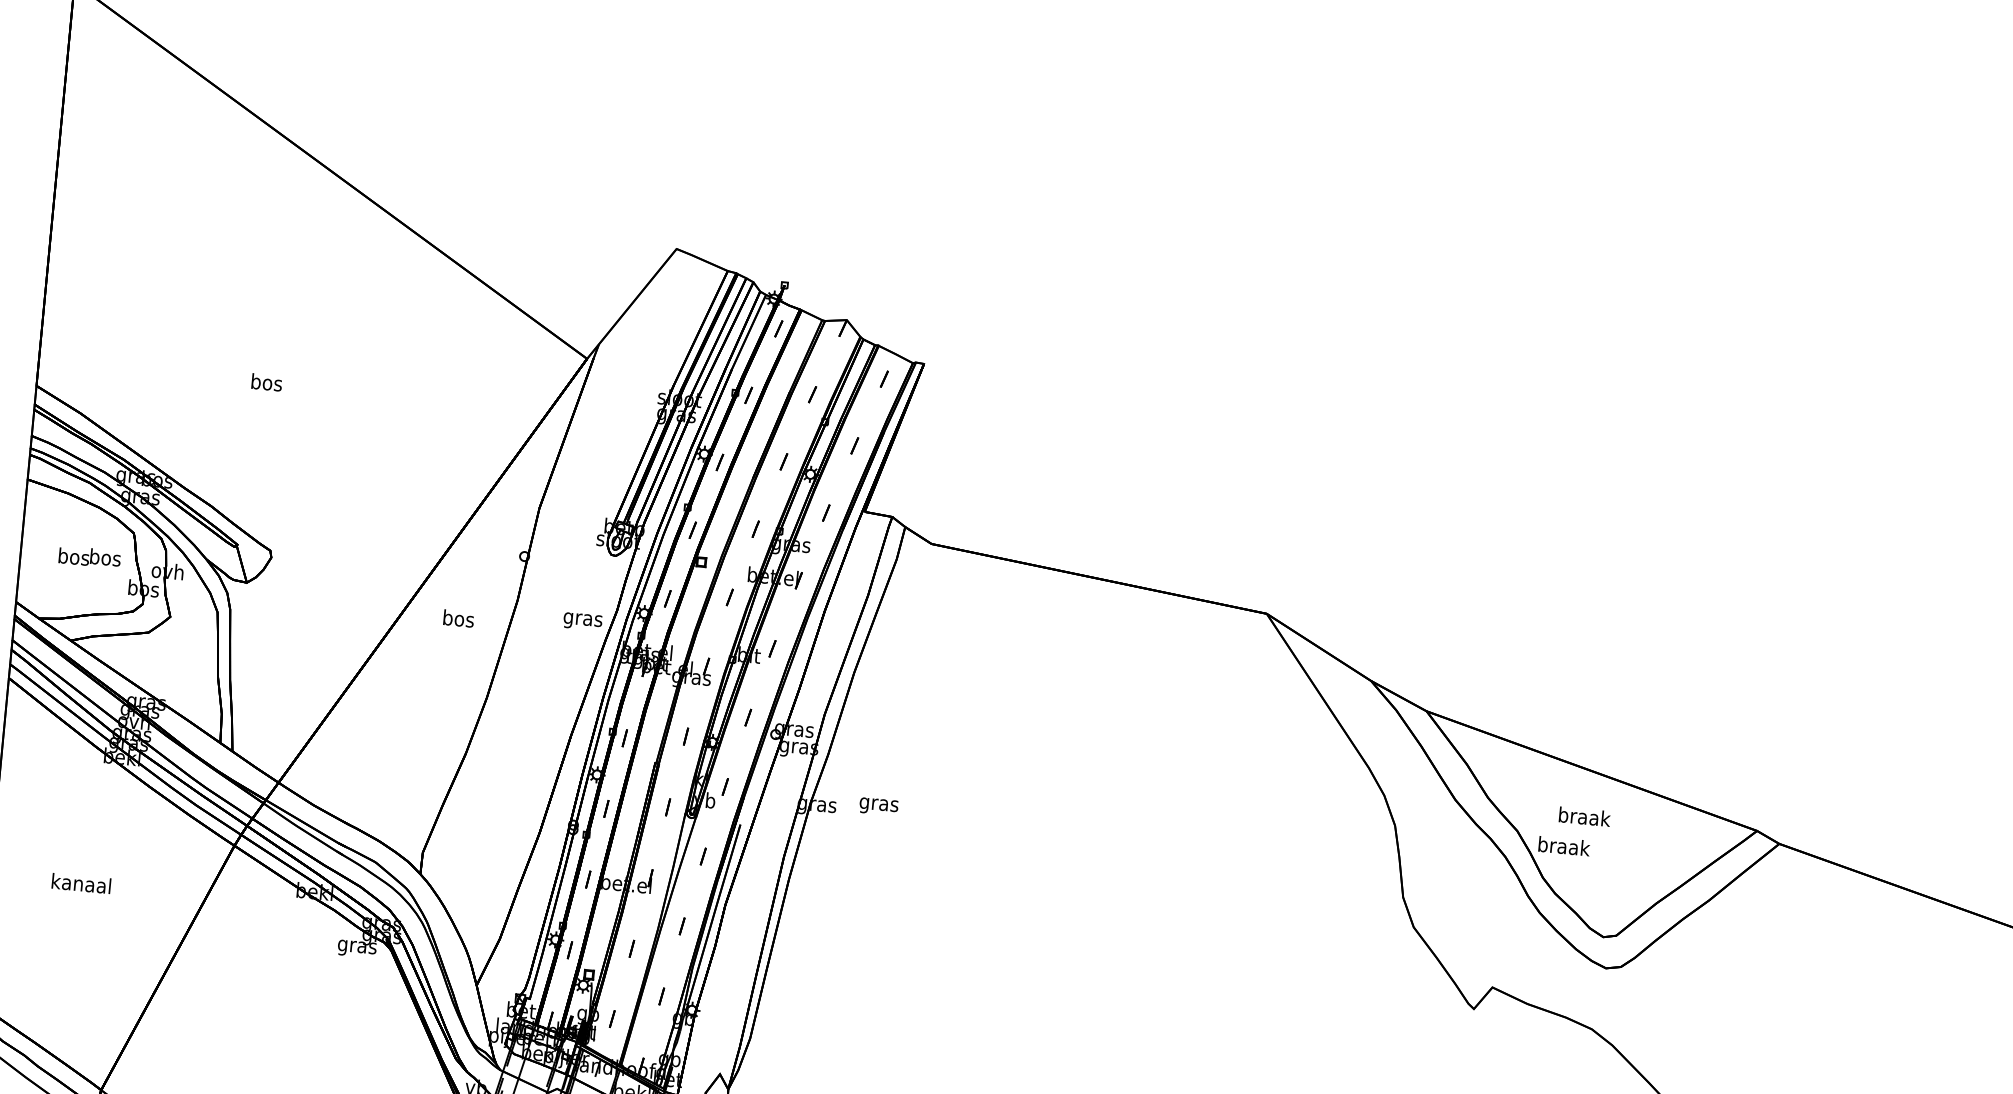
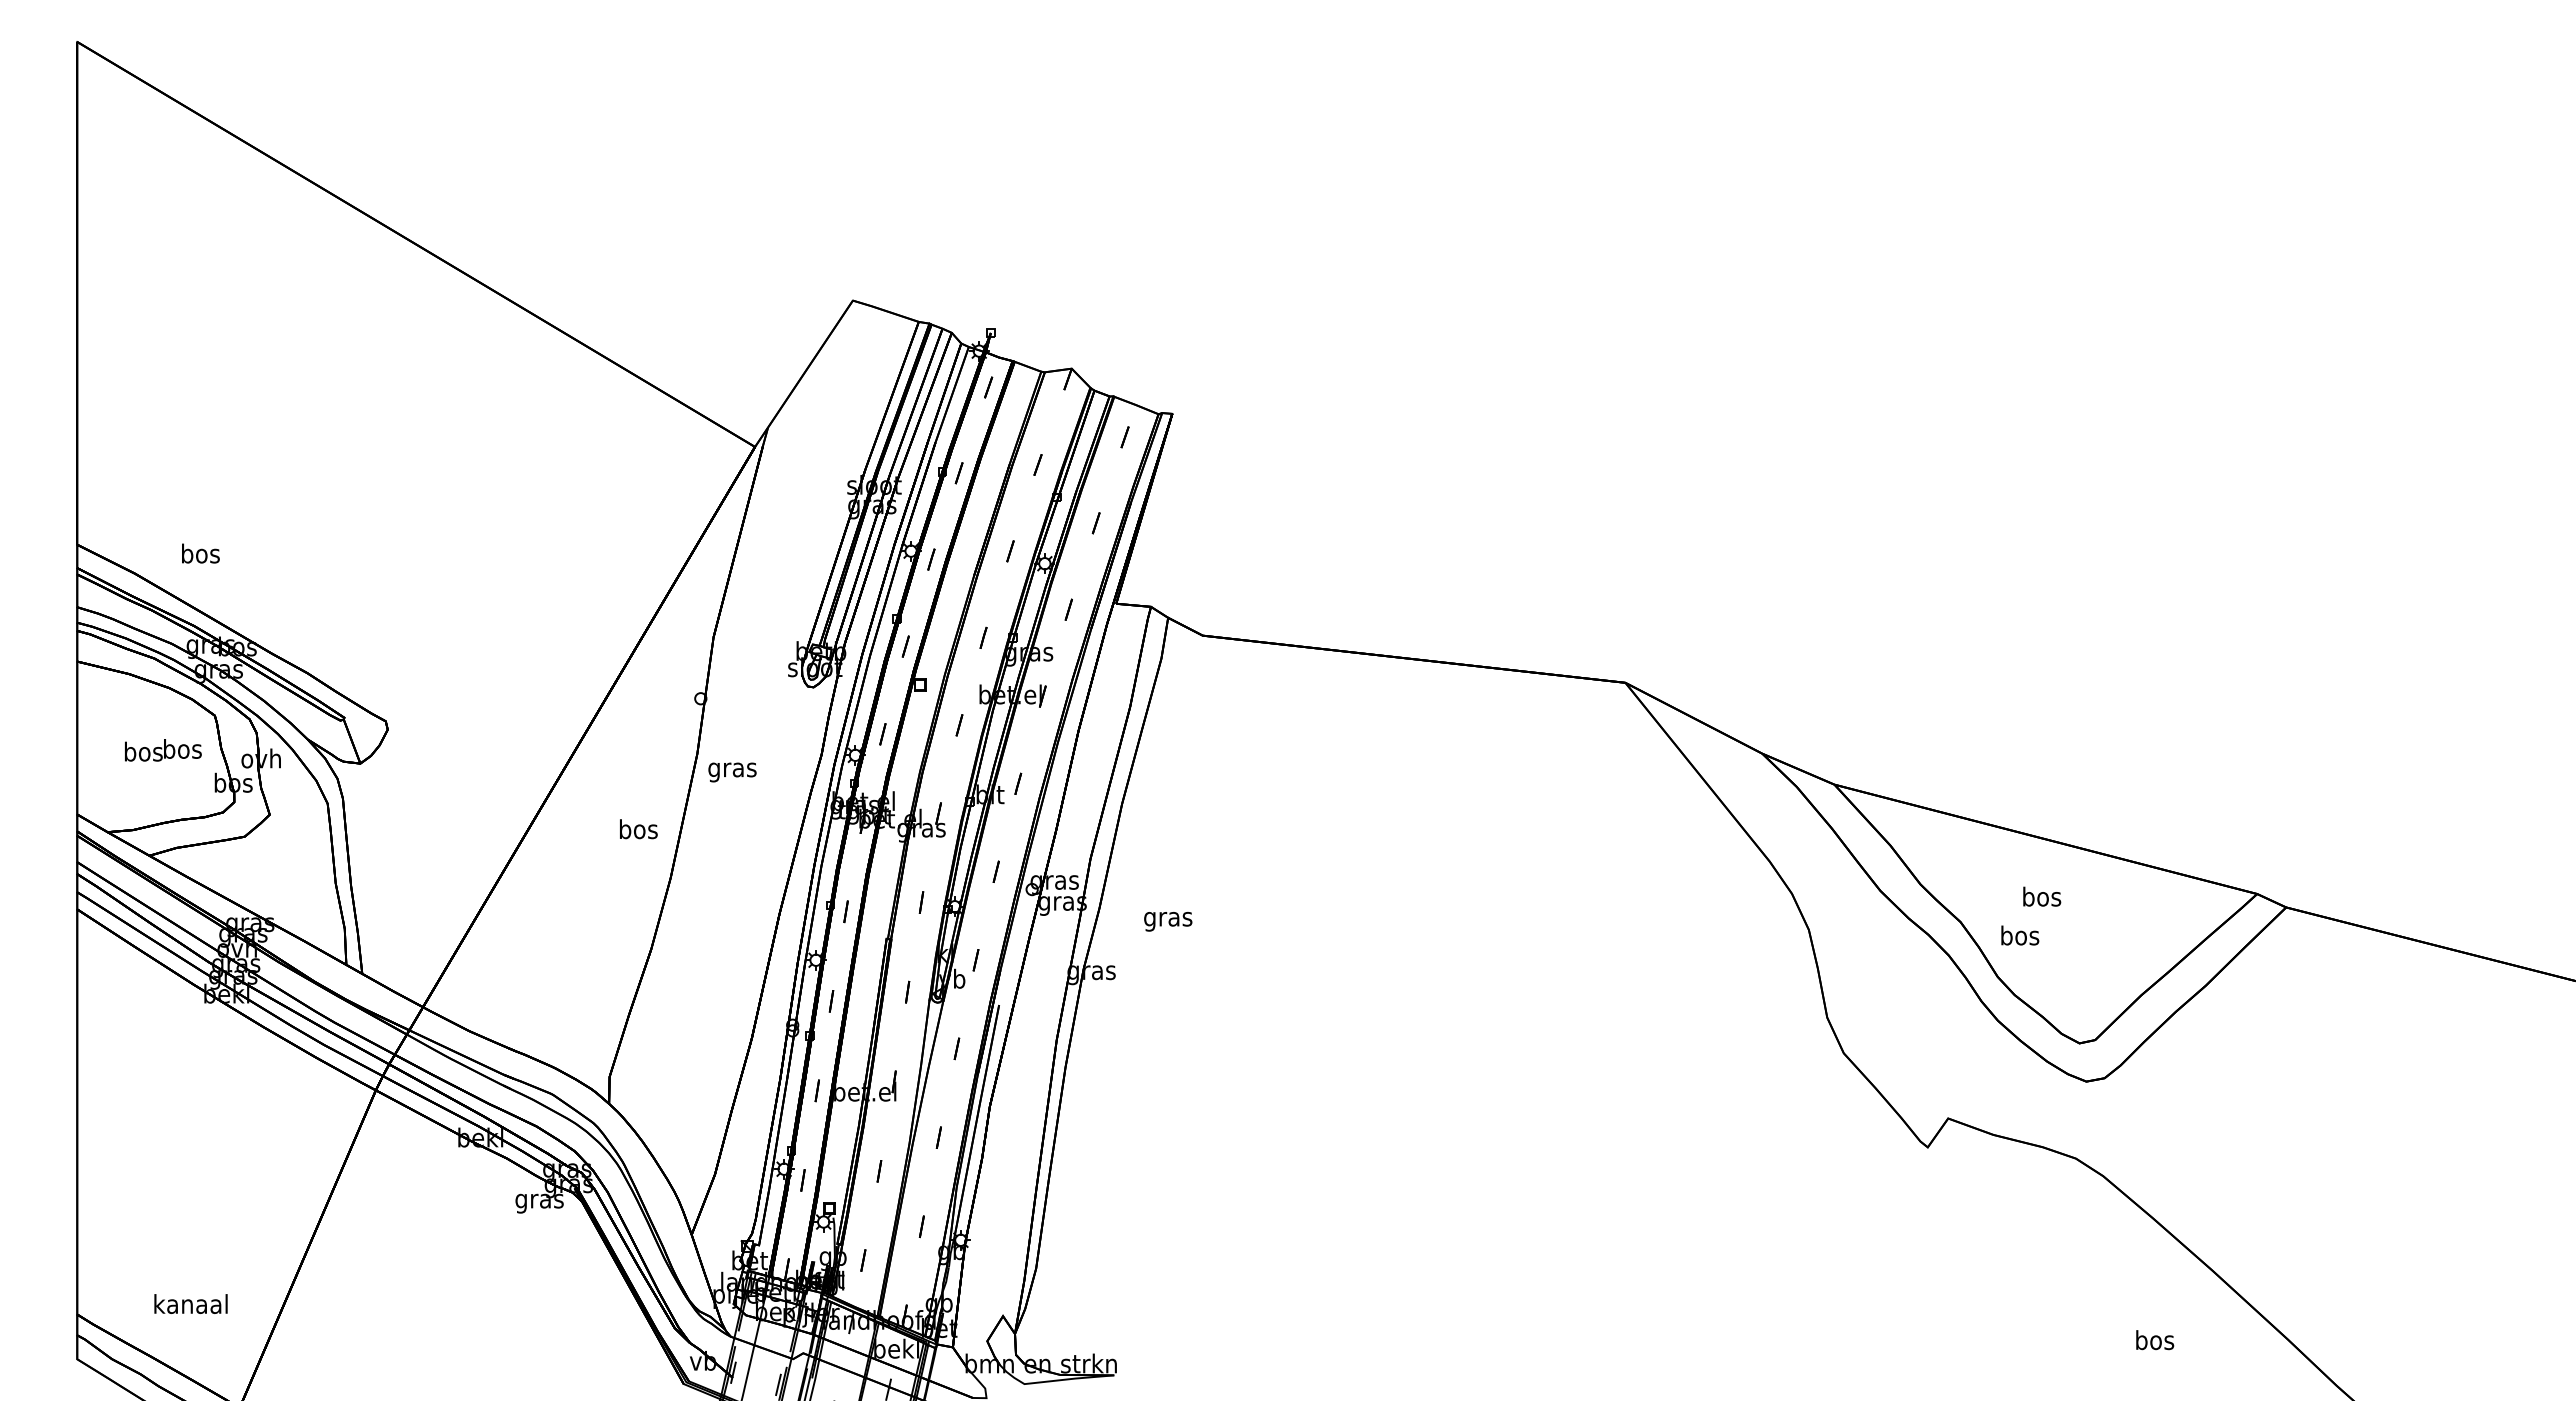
text: (266, 382) -> (200, 553), moved
text: (458, 618) -> (638, 829), moved
text: (582, 621) -> (732, 772), moved
text: (879, 806) -> (1168, 921), moved
text: (1584, 816) -> (2042, 896), braak -> bos
text: (1564, 846) -> (2020, 935), braak -> bos
text: (81, 883) -> (190, 1303), moved

